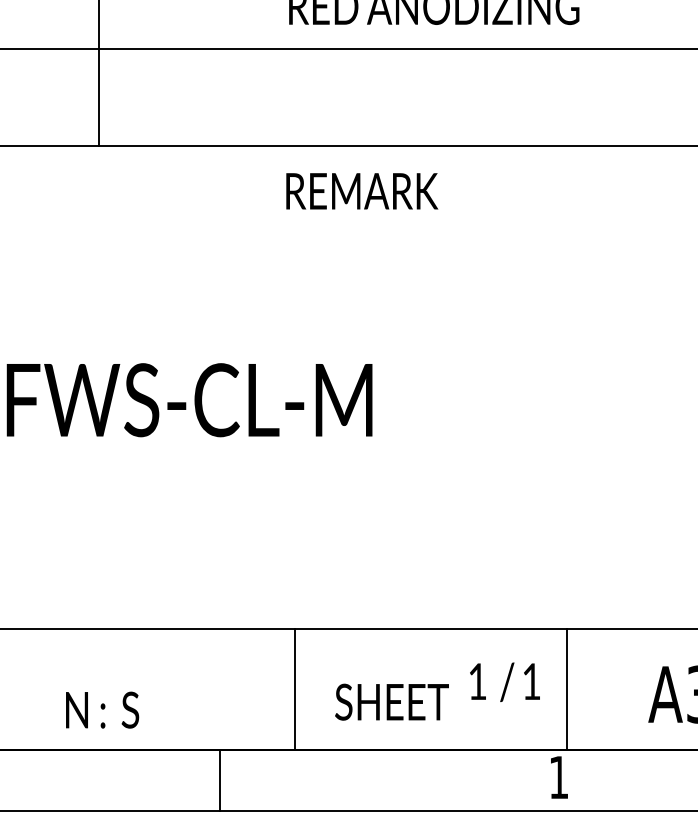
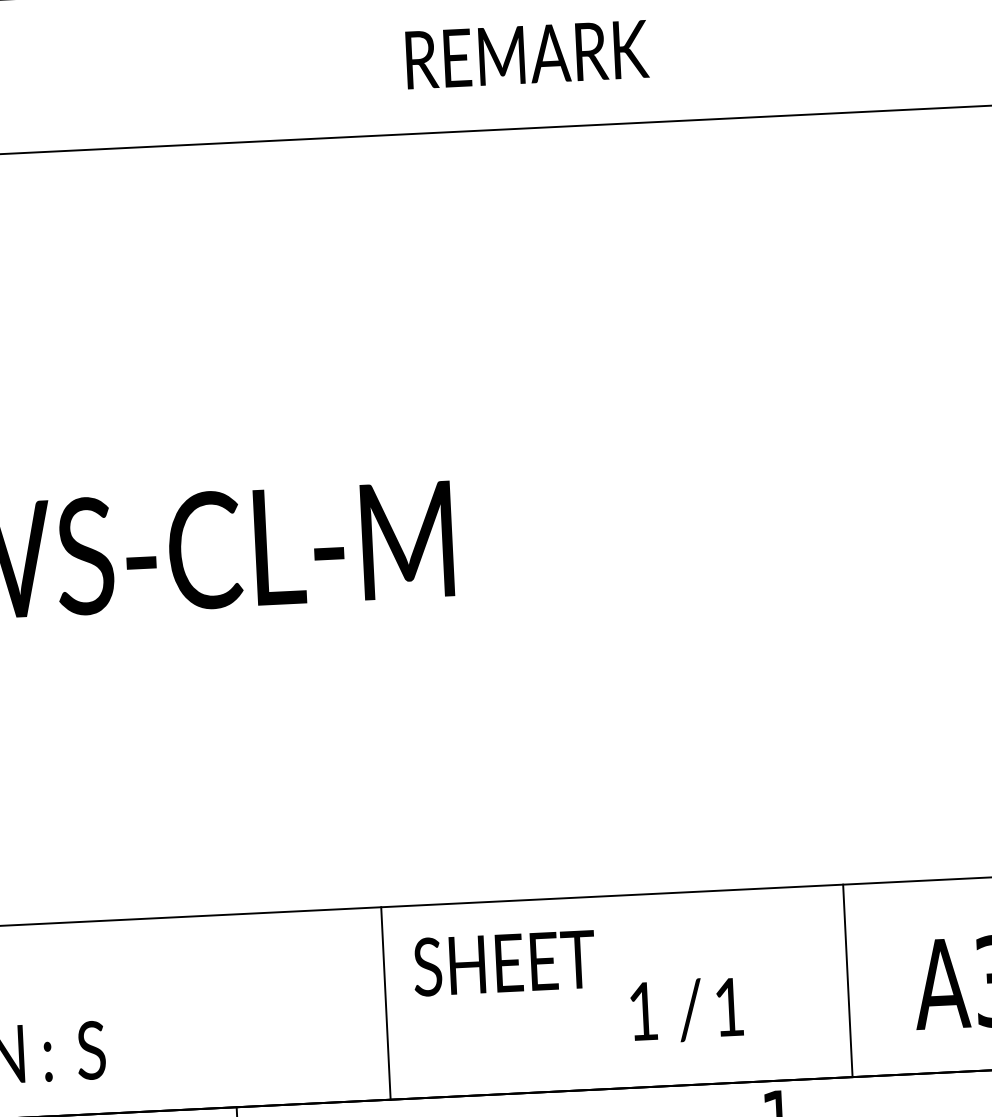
text: (362, 191) -> (527, 54), moved
text: (504, 681) -> (686, 1009), moved
line: (294, 689) -> (385, 1003), moved
line: (566, 689) -> (847, 980), moved
text: (391, 701) -> (503, 962), moved

